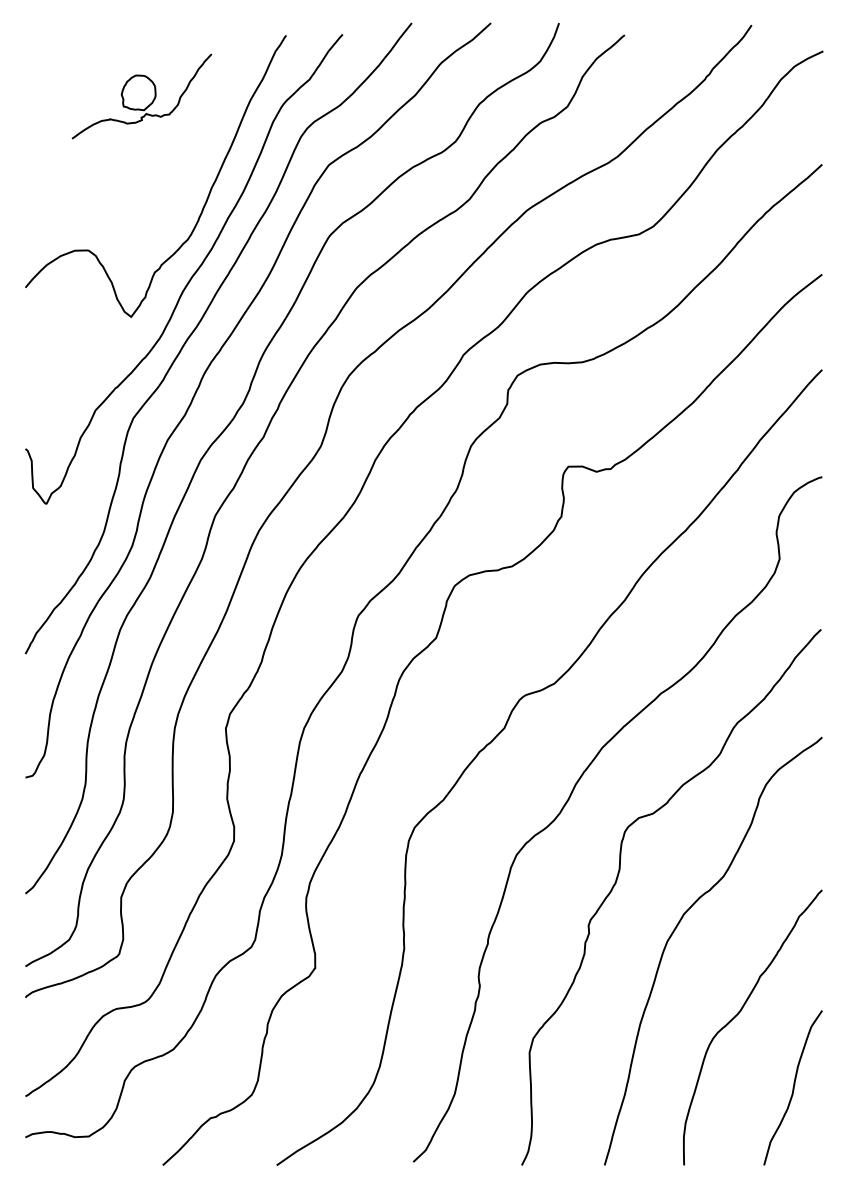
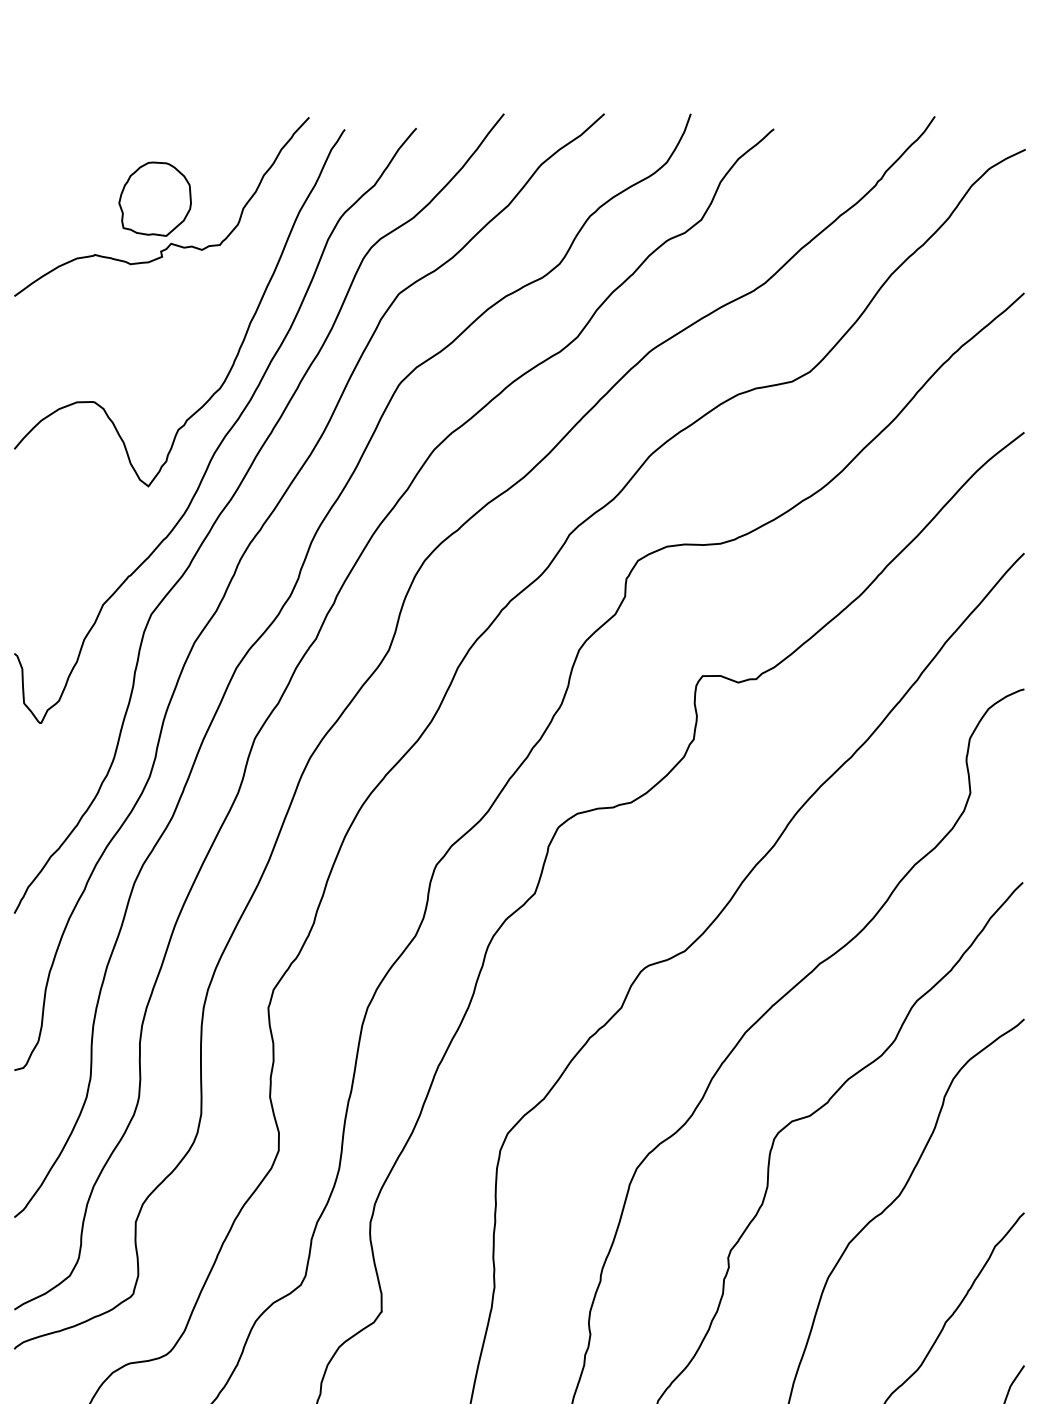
part: (141, 96) -> (161, 206), size x1.67

